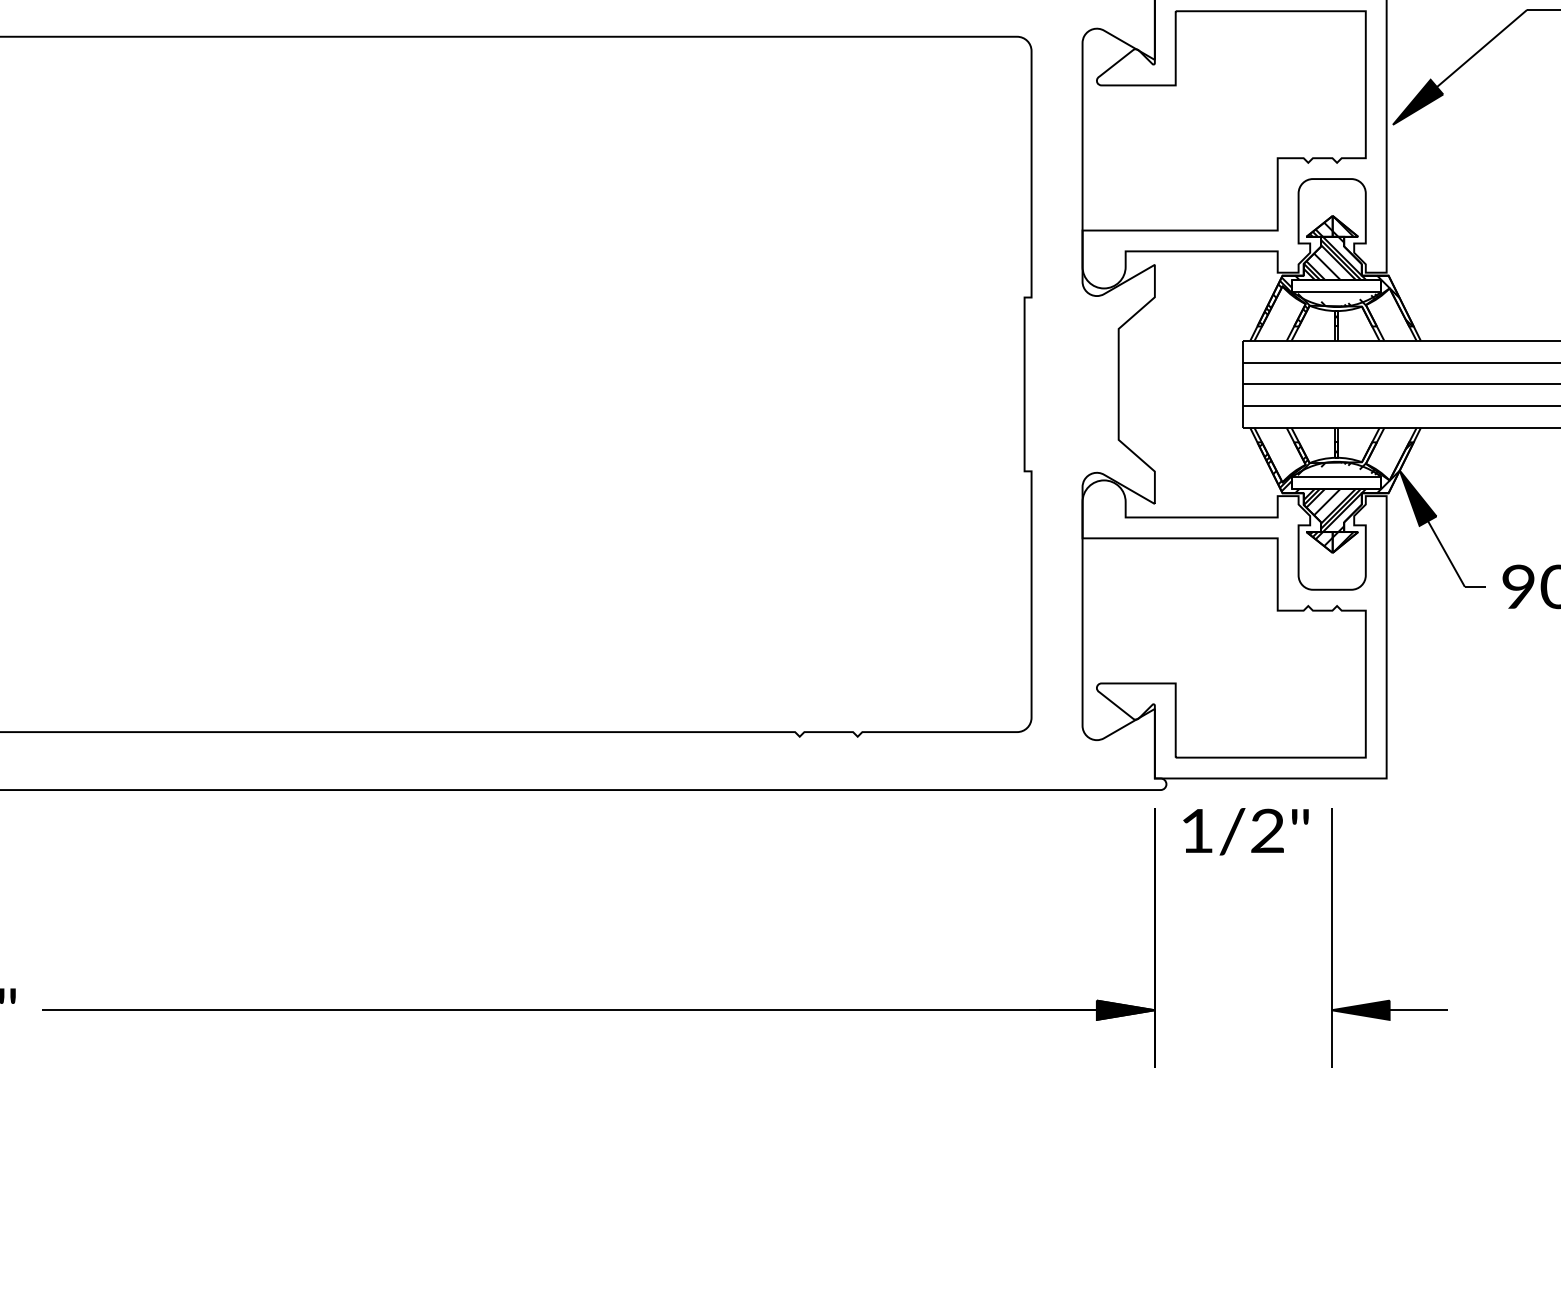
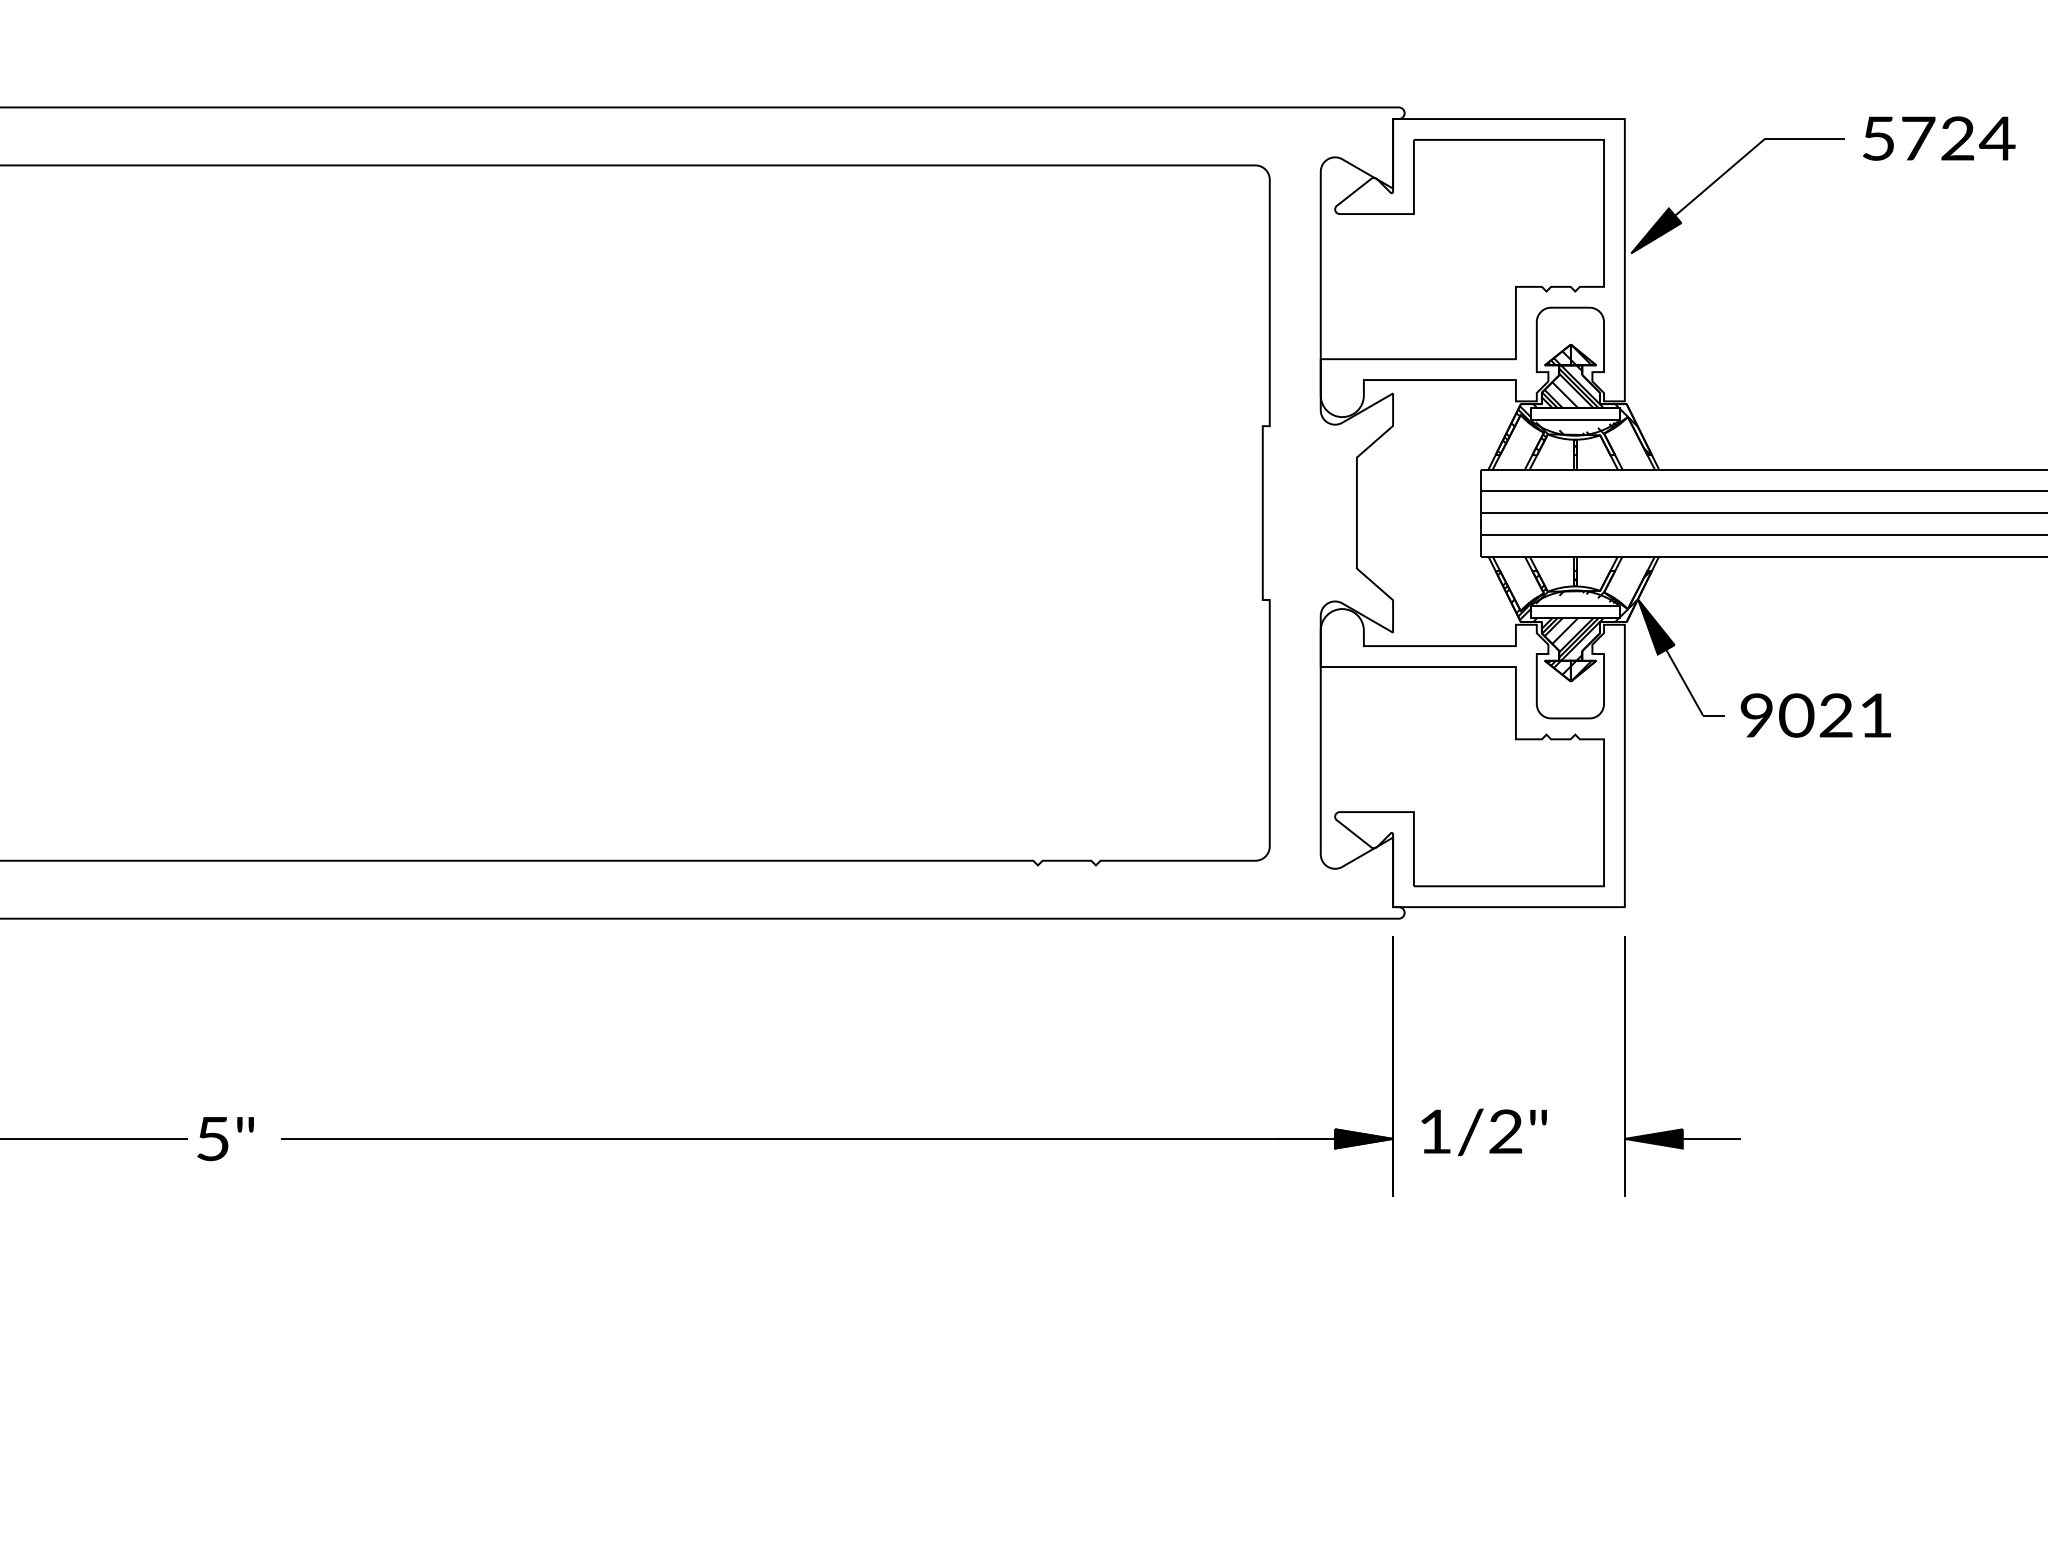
text: (1245, 831) -> (1483, 1132), moved
part: (1332, 937) -> (1625, 1066), moved

